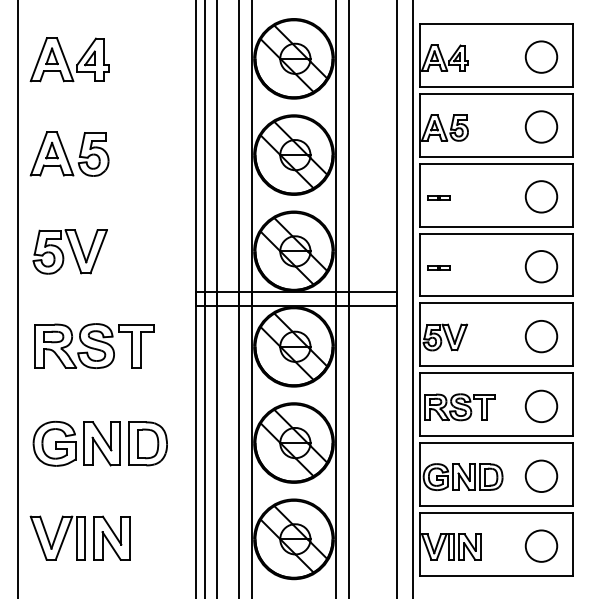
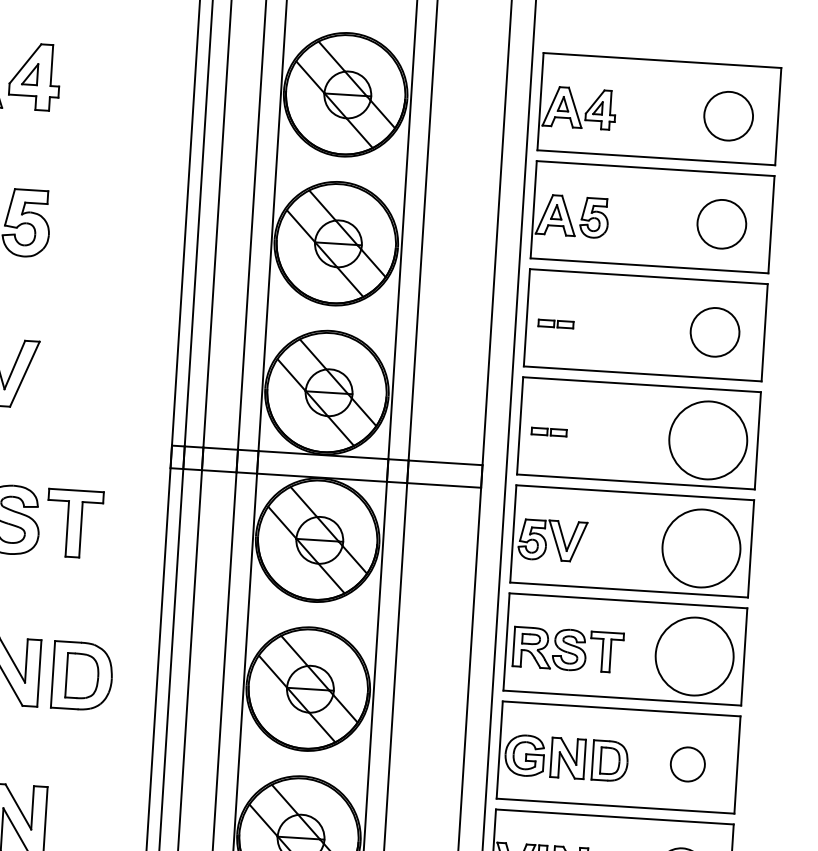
circle: (541, 266) -> (708, 440), size x1.6
circle: (541, 336) -> (701, 548), size x1.6
circle: (541, 406) -> (694, 656), size x1.6
circle: (541, 475) -> (687, 763), size x0.7

